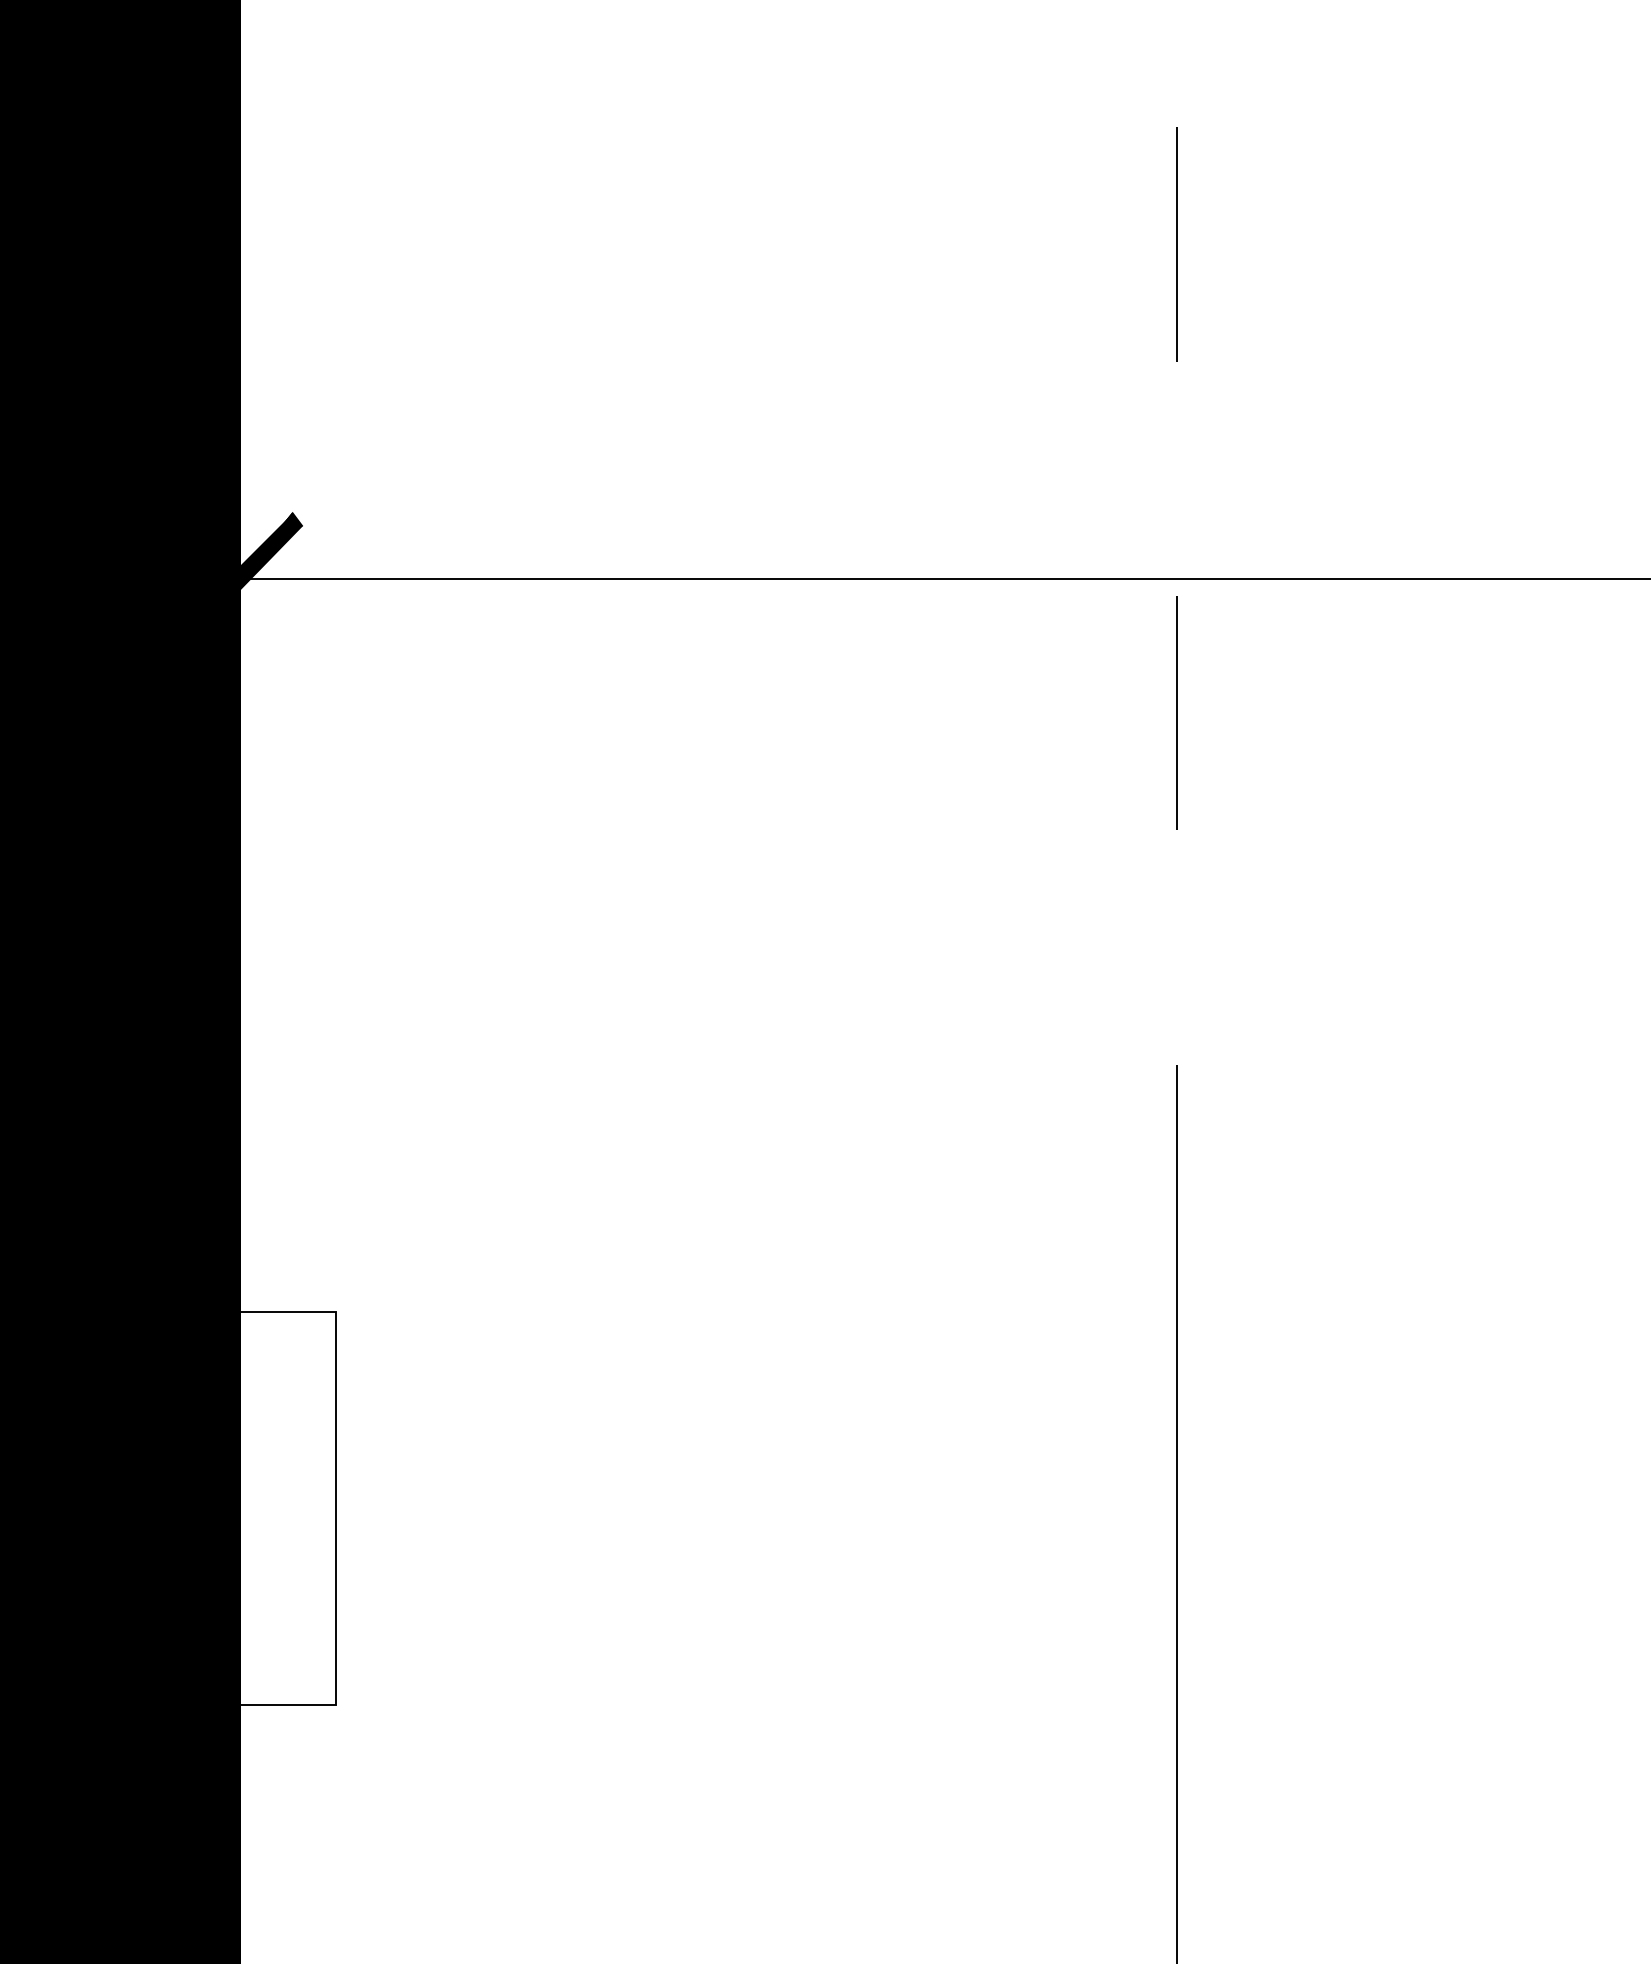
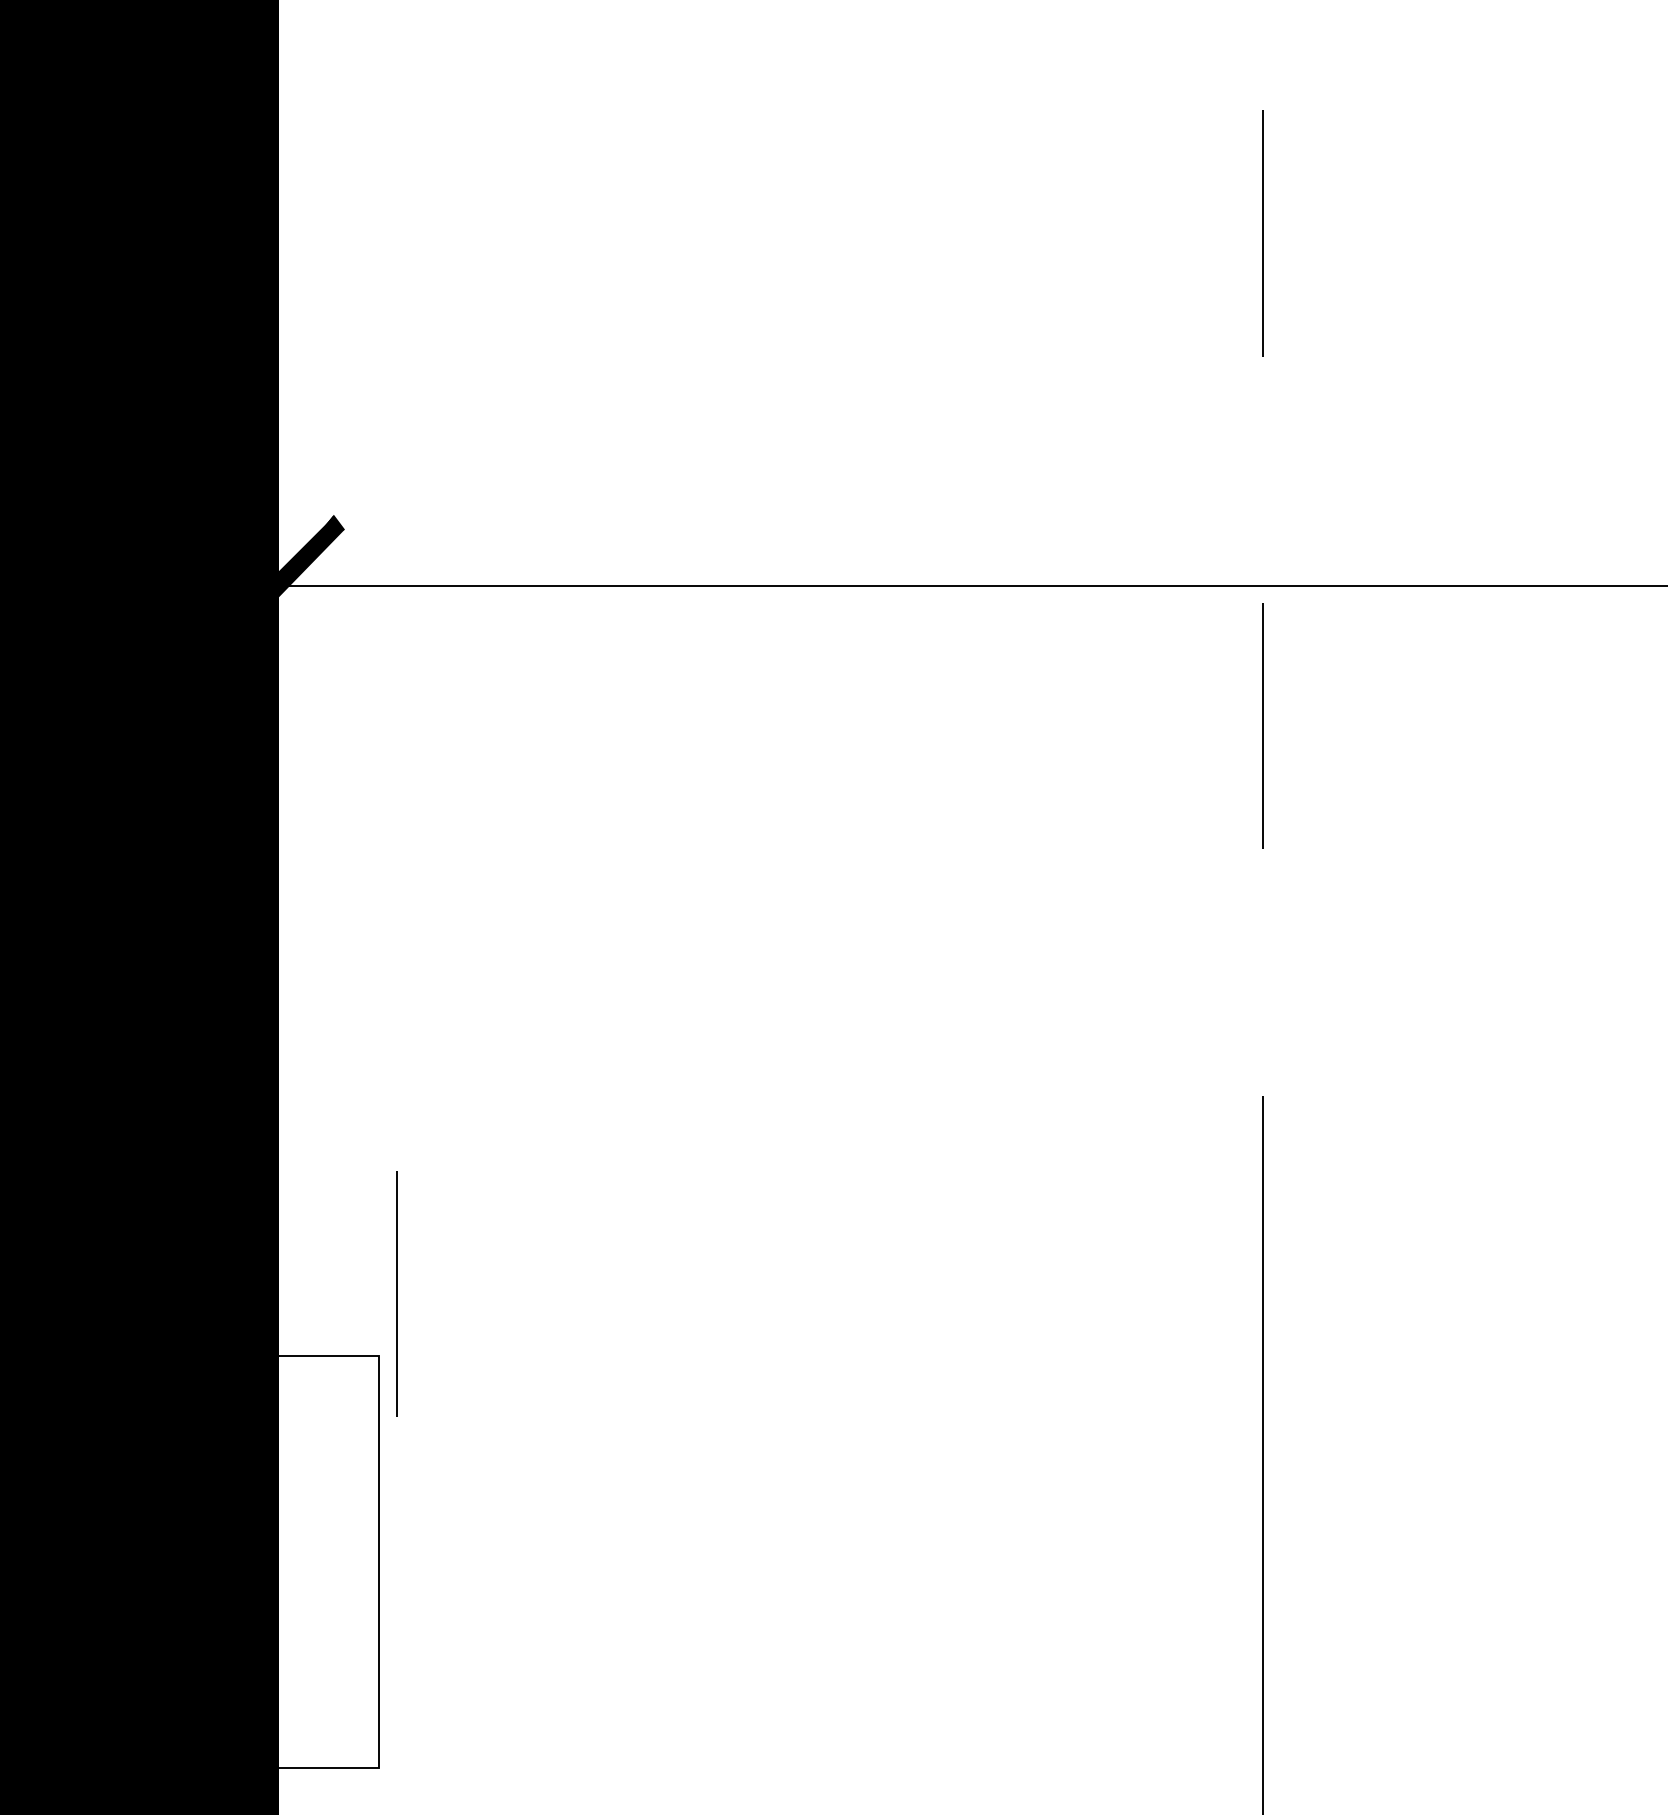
line: (352, 1252) -> (396, 1293), added

